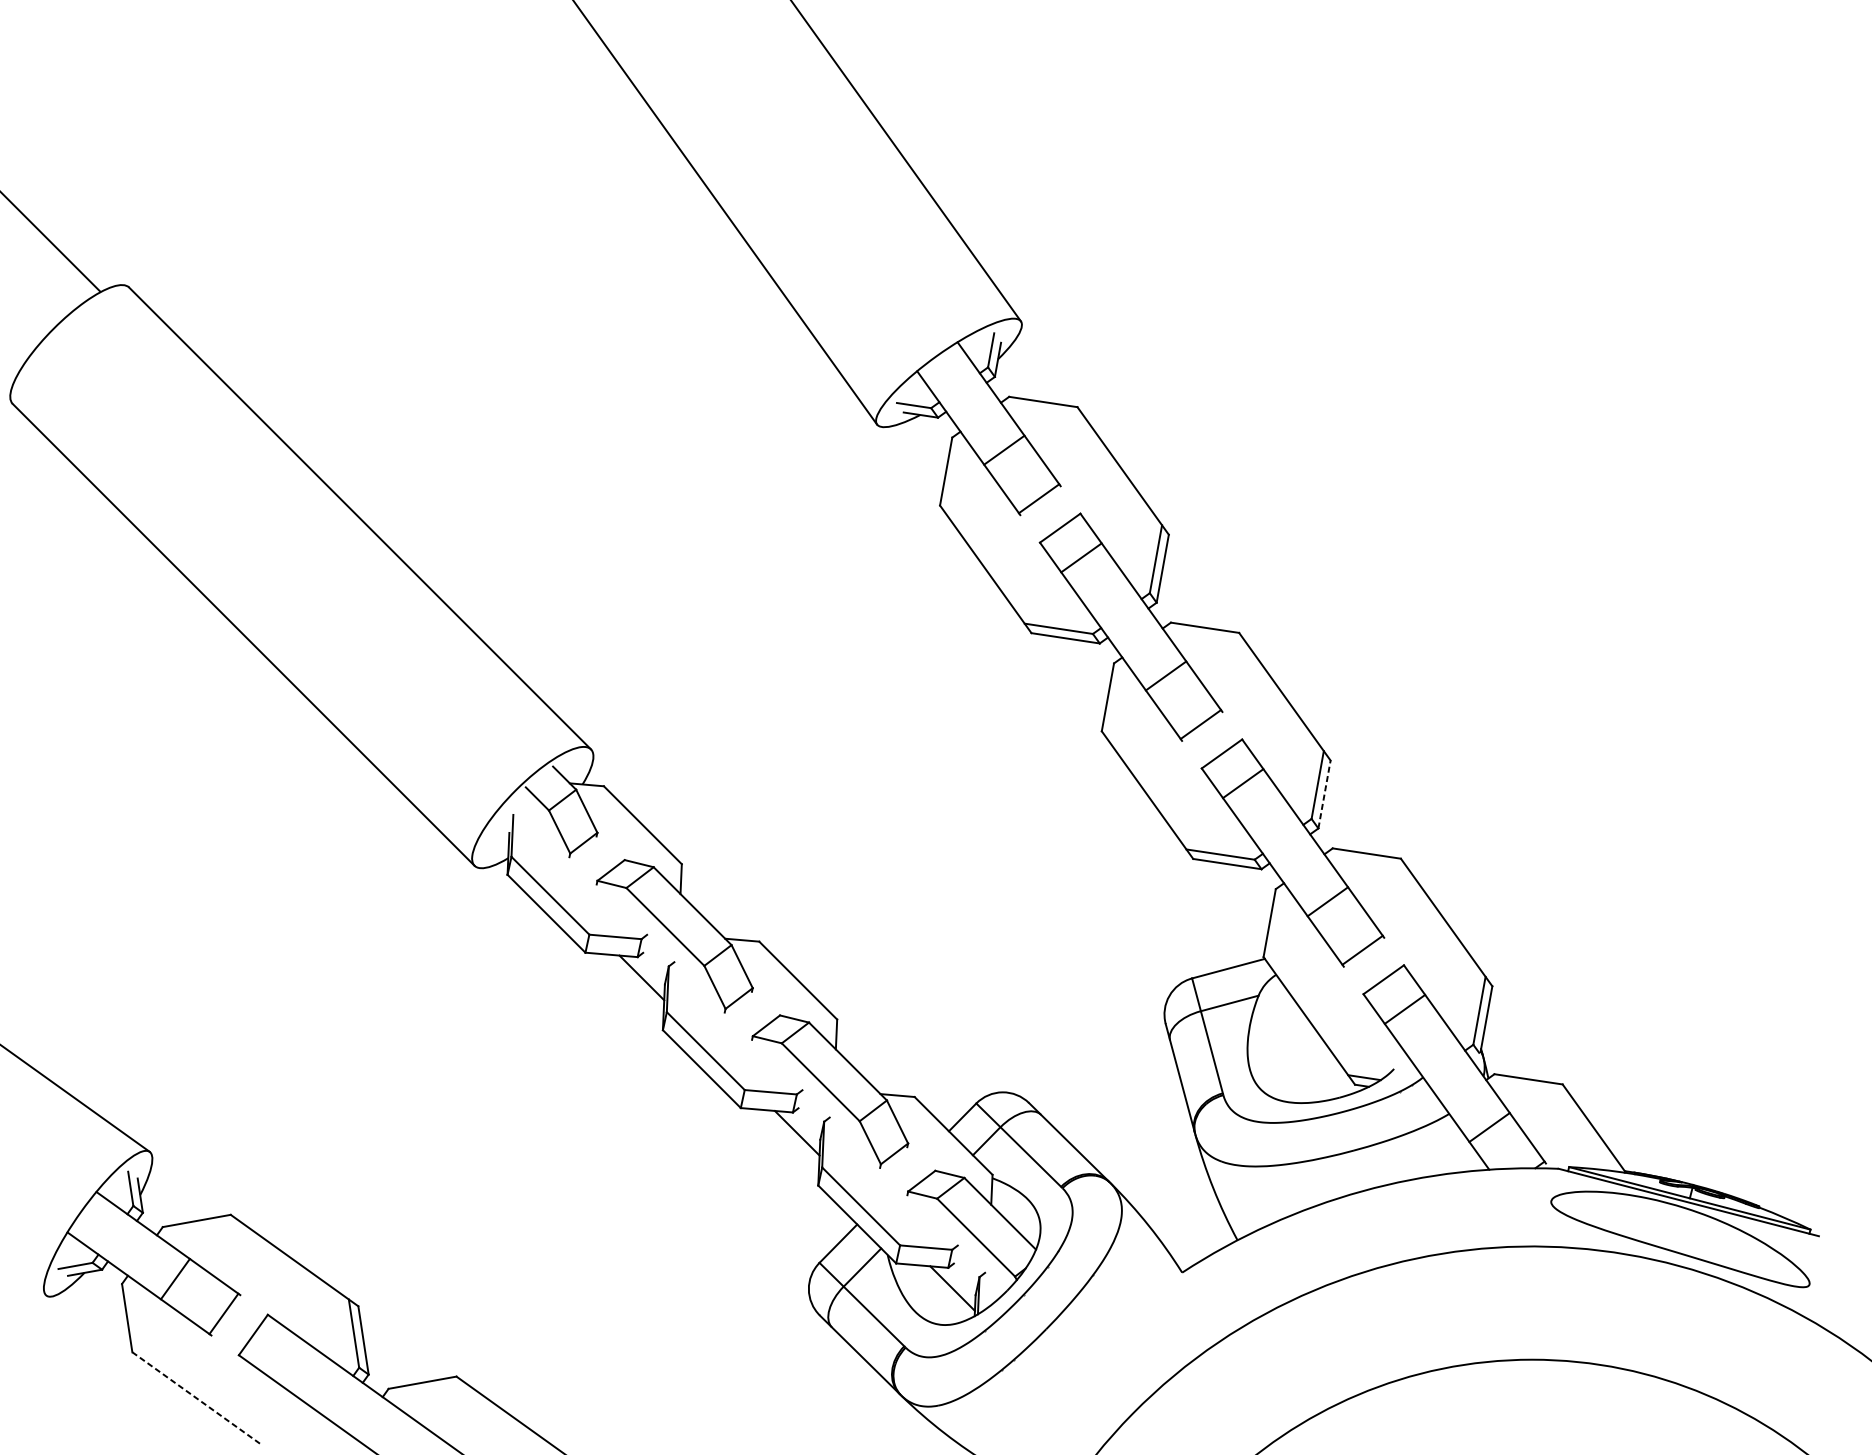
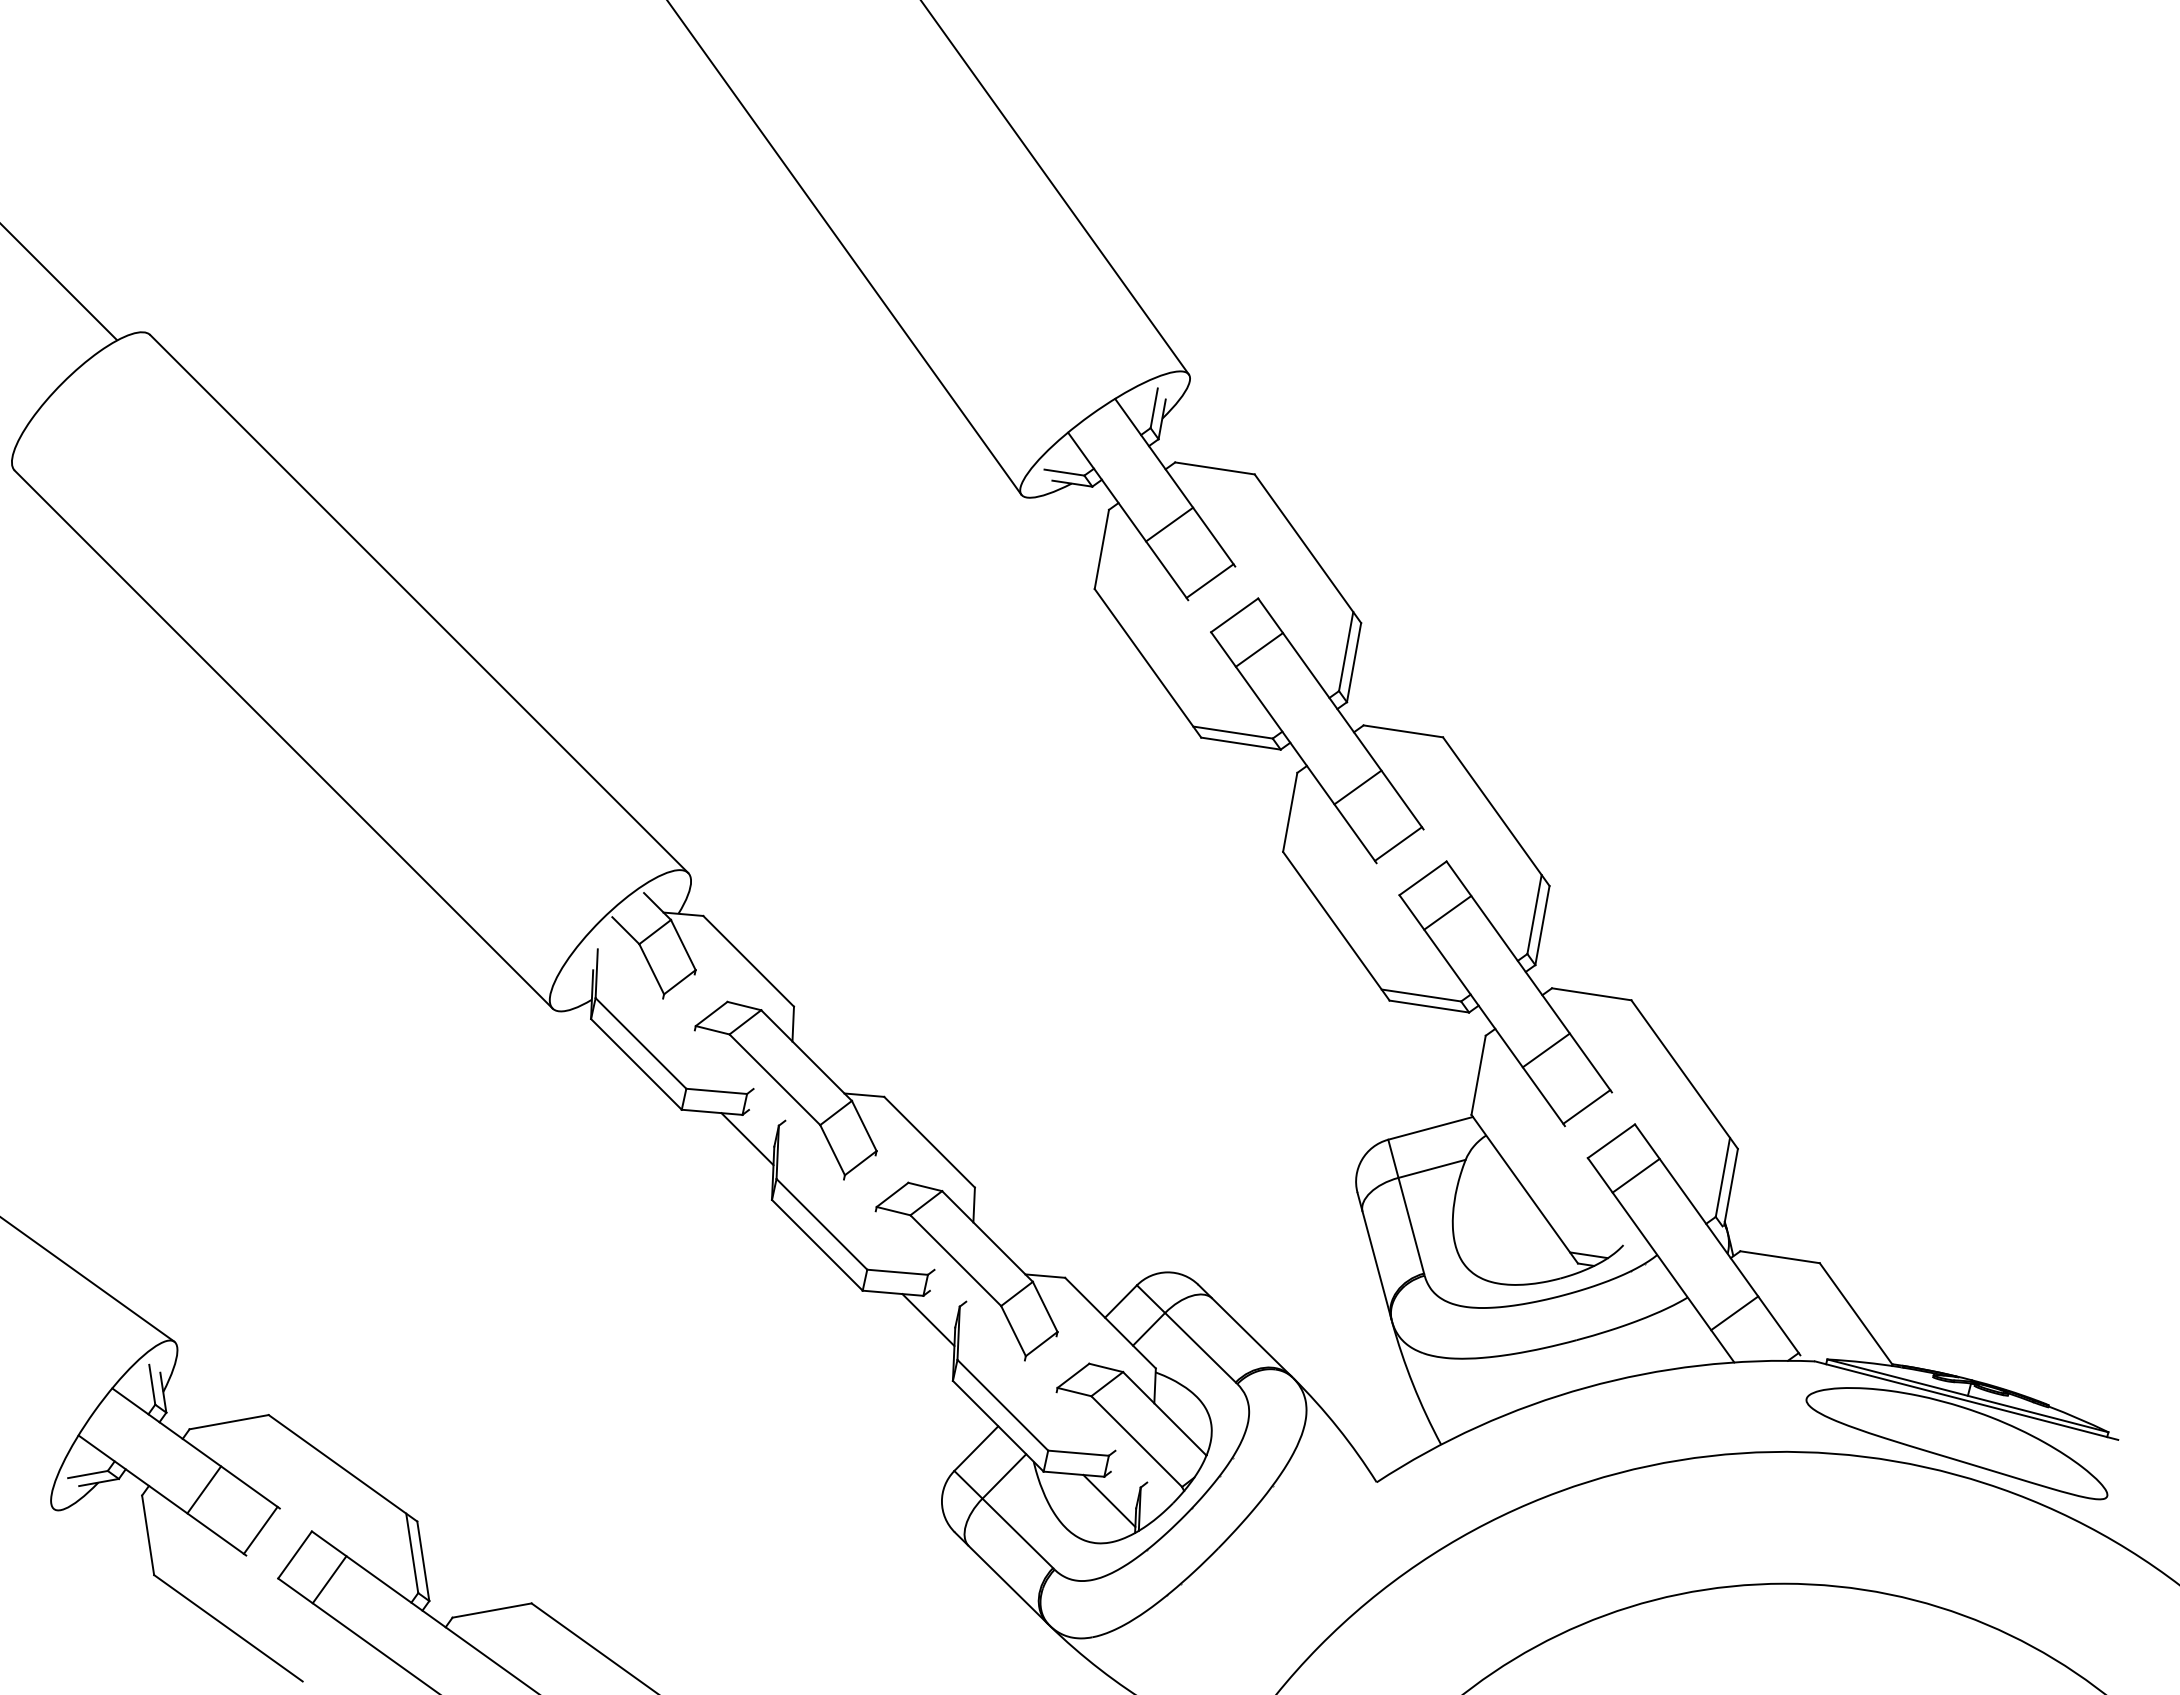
line: (1324, 794) -> (1542, 925), dashed -> solid
line: (282, 1356) -> (329, 1579), added
line: (196, 1397) -> (228, 1627), dashed -> solid

